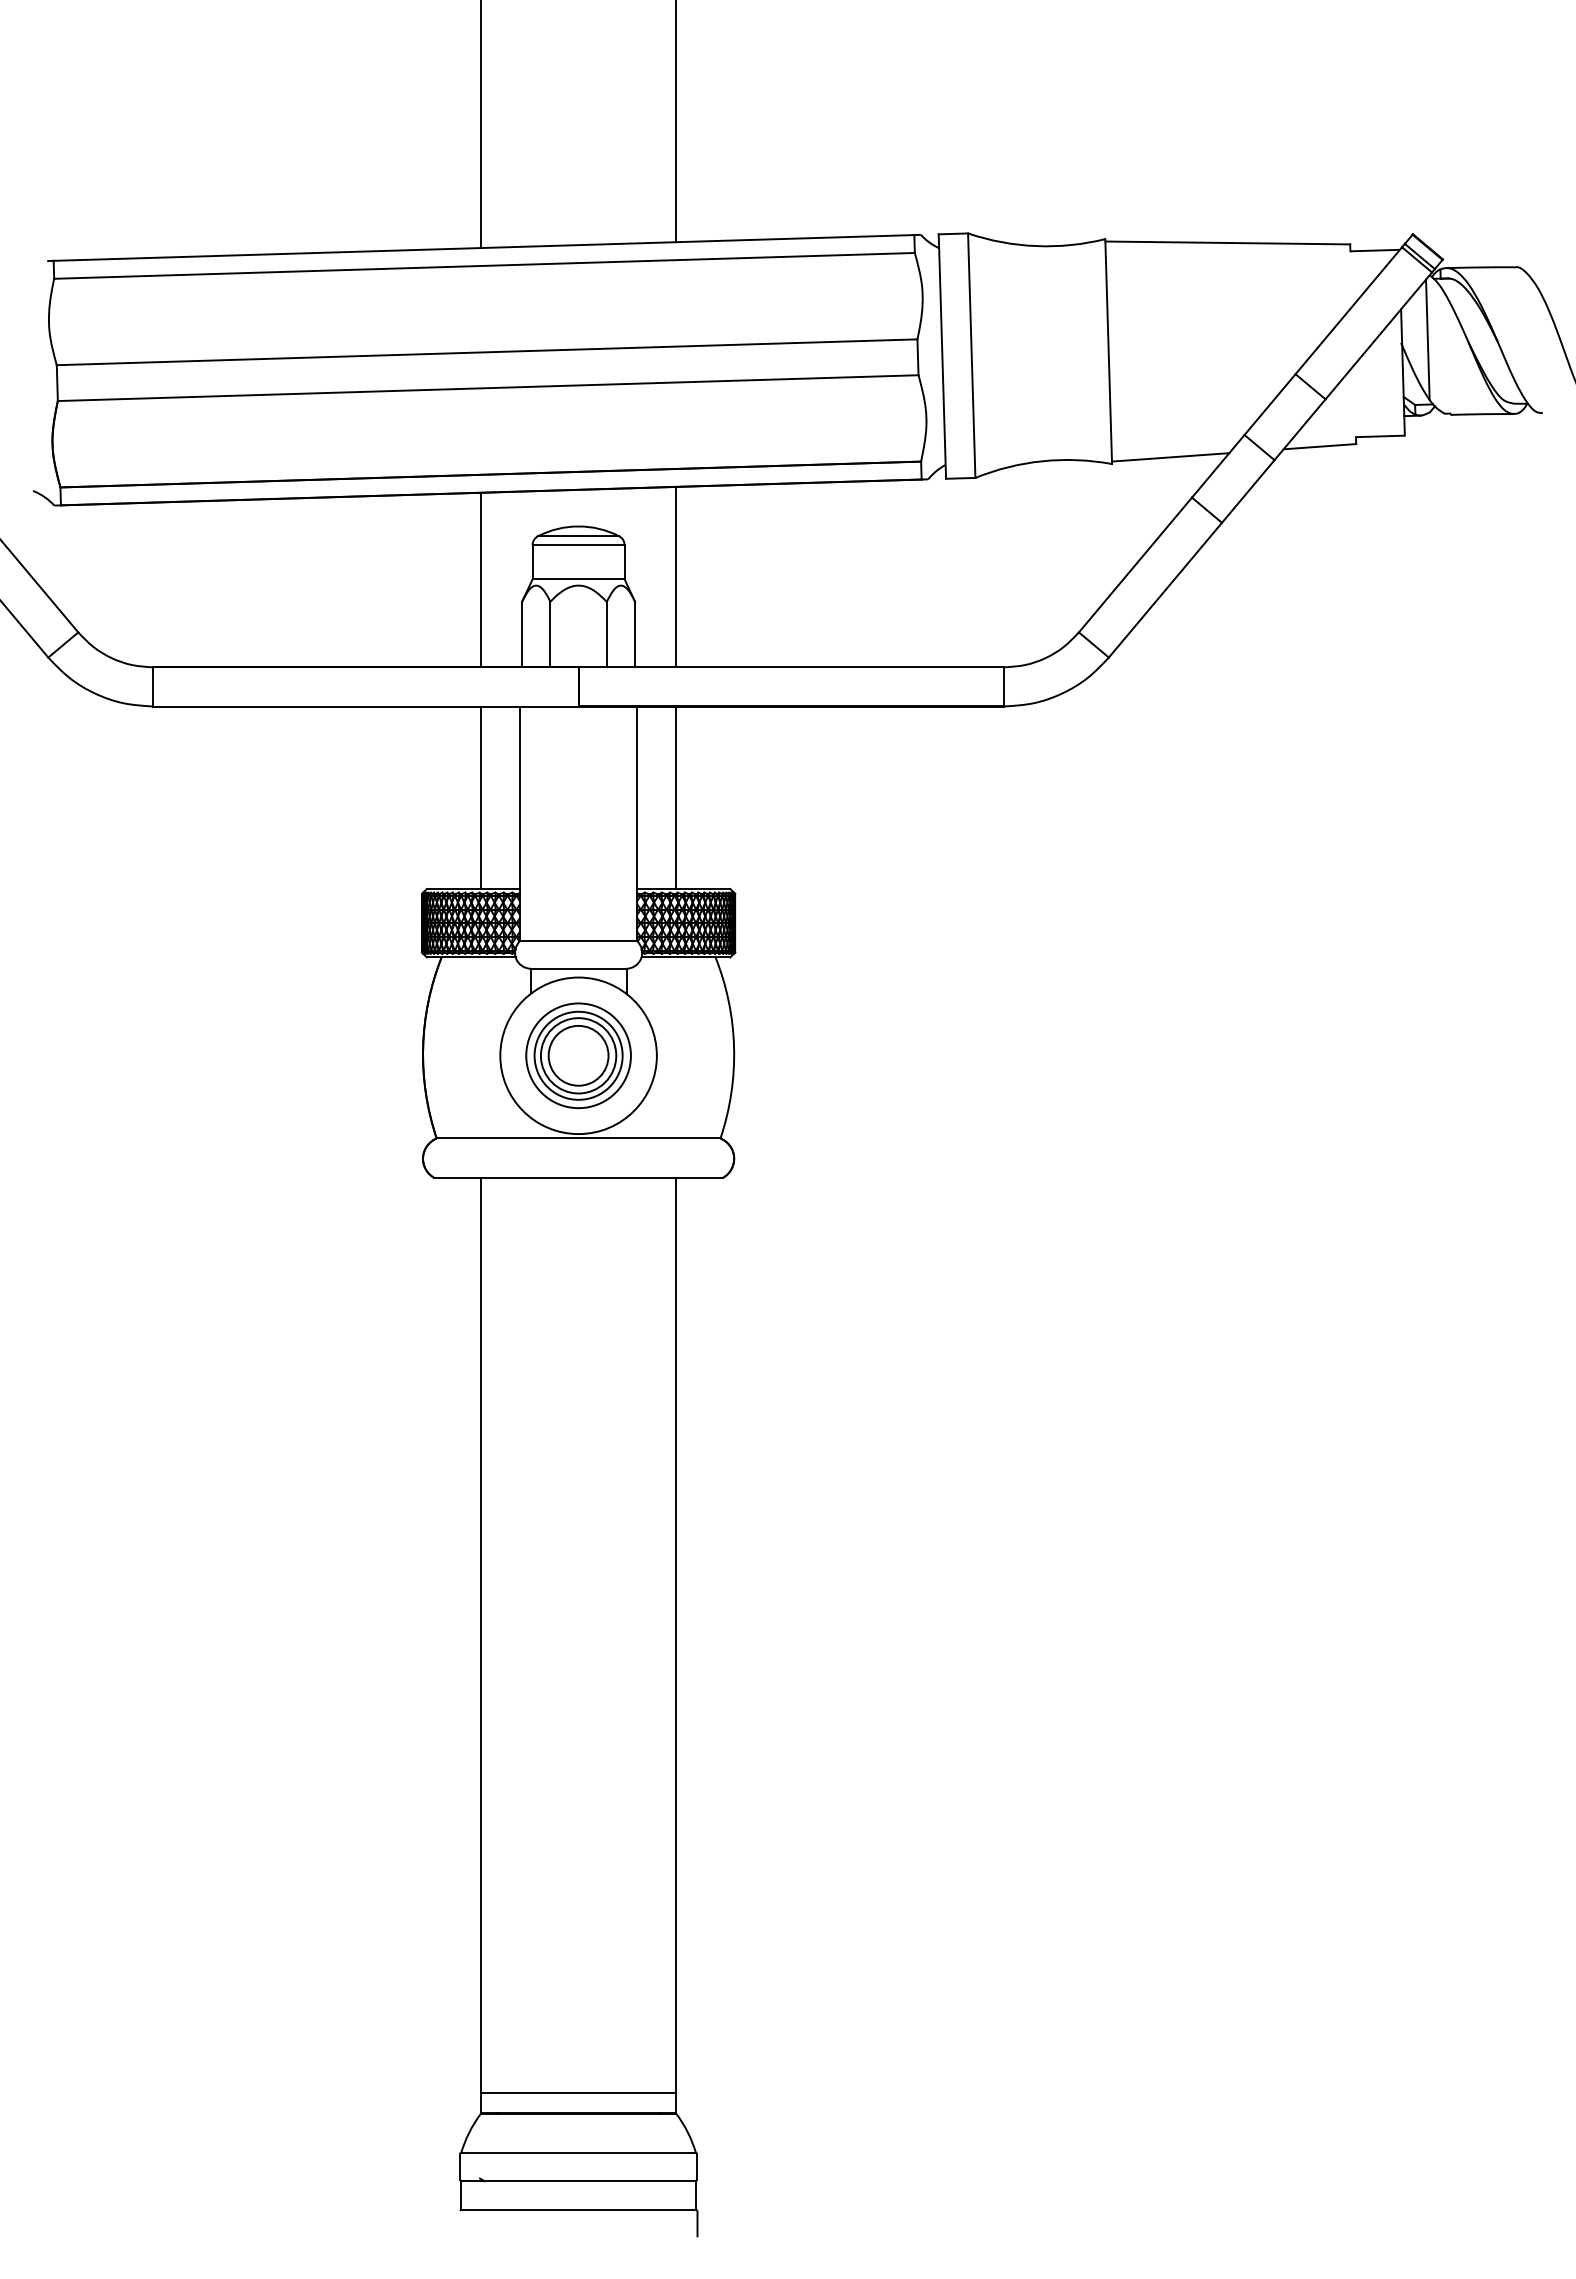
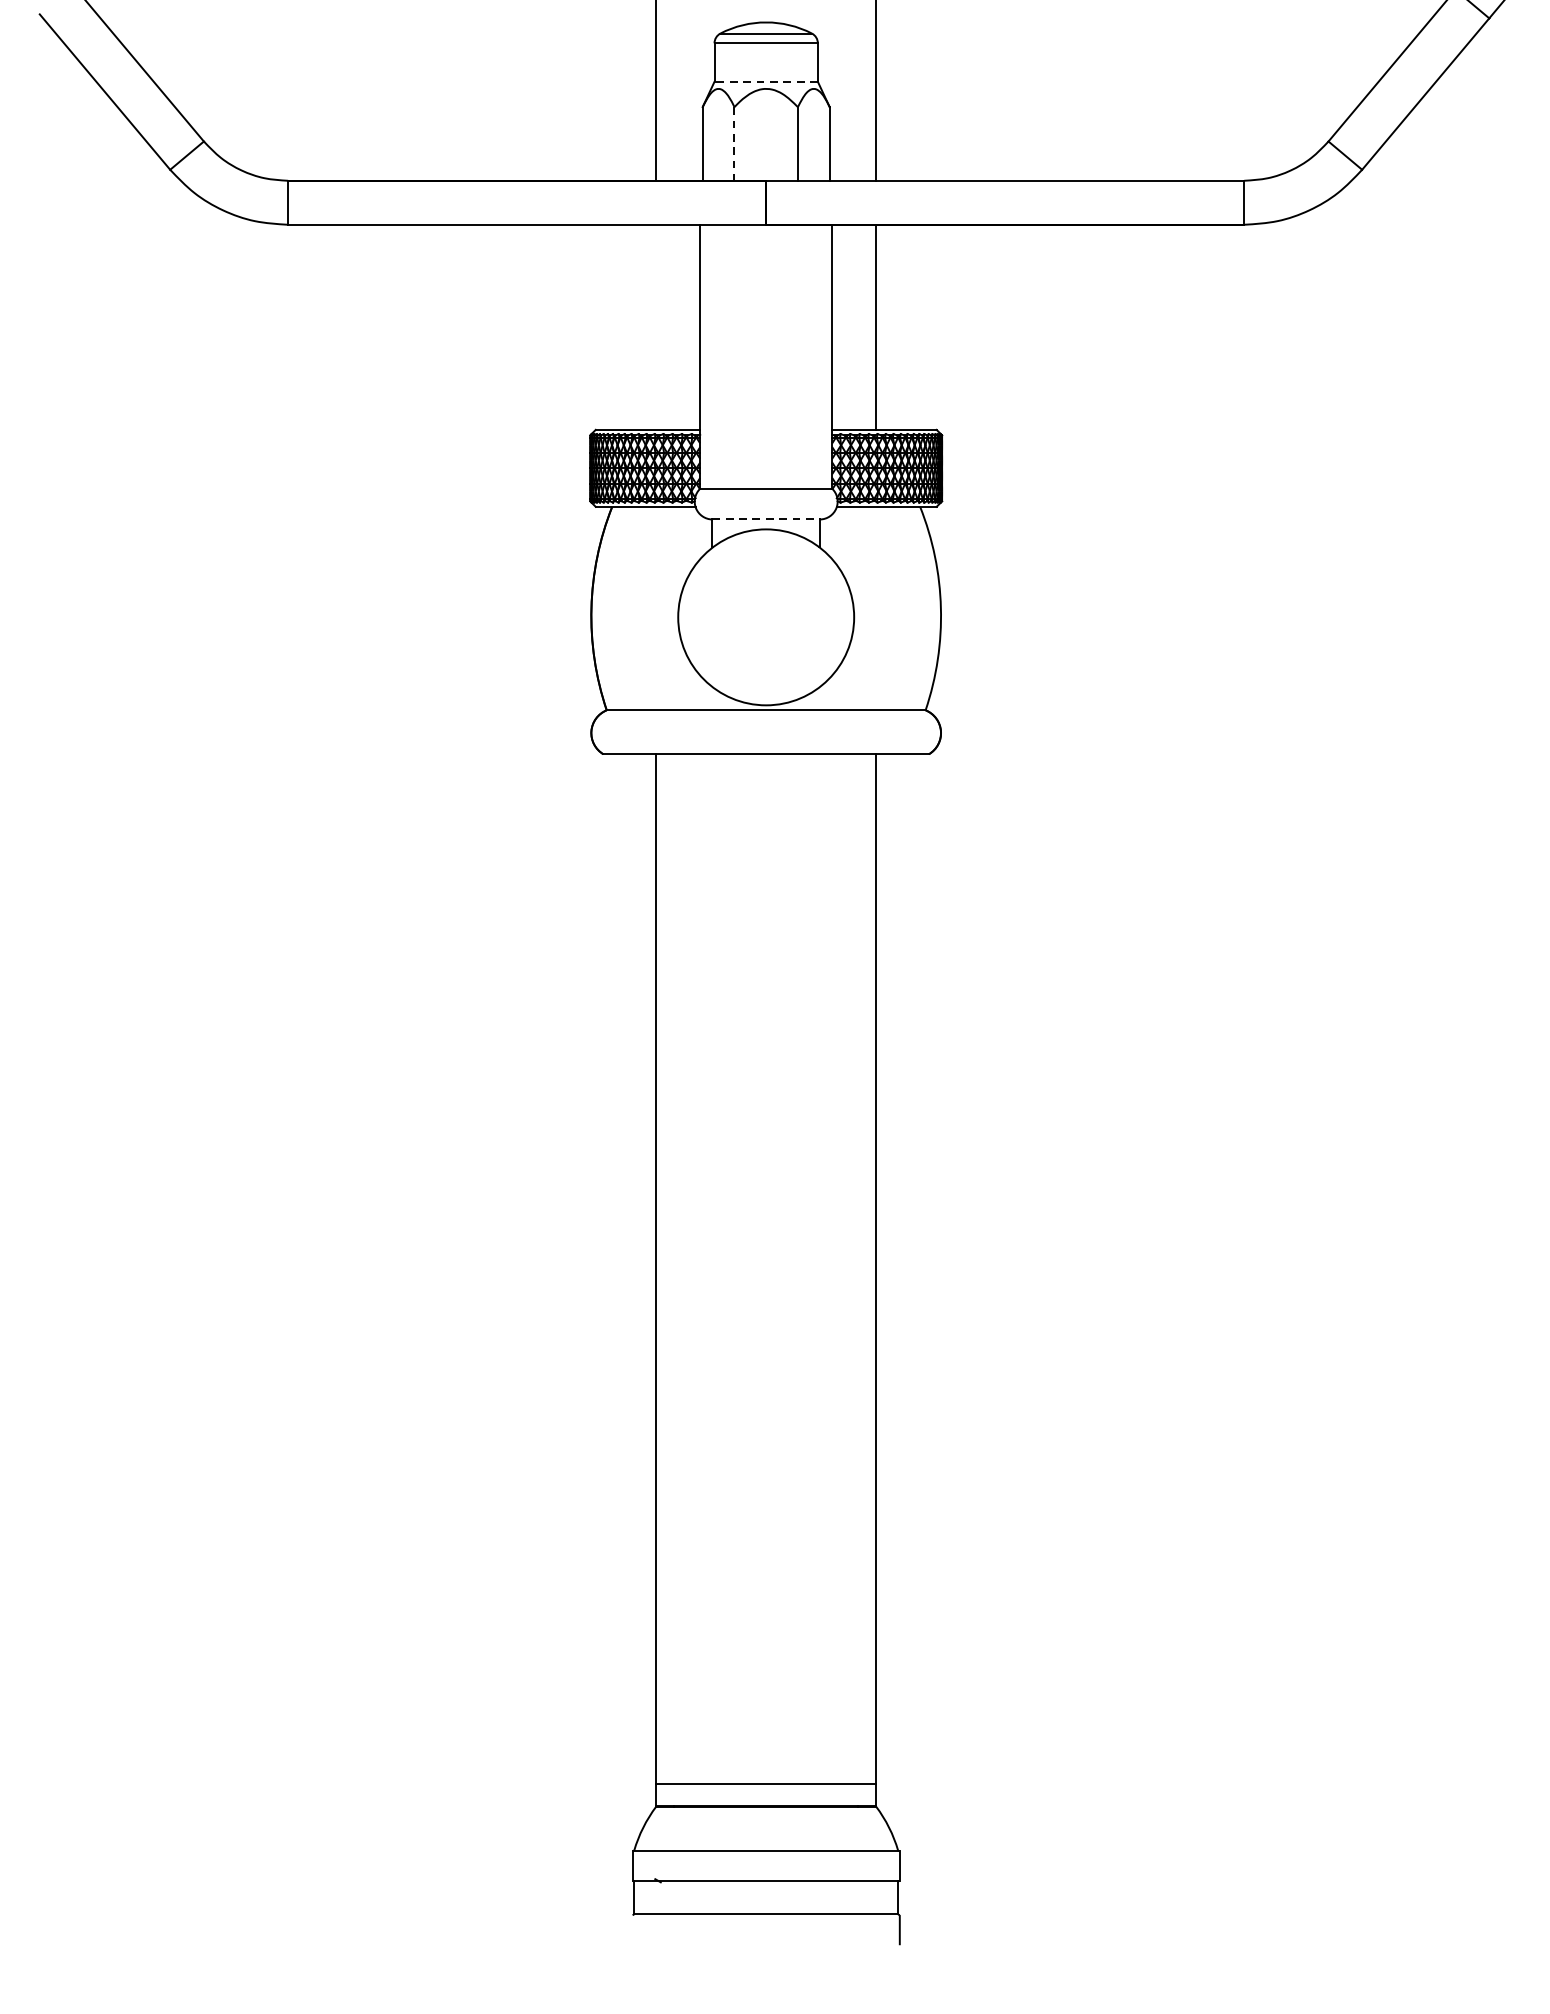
line: (578, 579) -> (766, 82), solid -> dashed
line: (550, 634) -> (734, 143), solid -> dashed
line: (480, 797) -> (655, 327), removed
line: (578, 968) -> (766, 519), solid -> dashed
part: (578, 1055) -> (766, 617), removed

